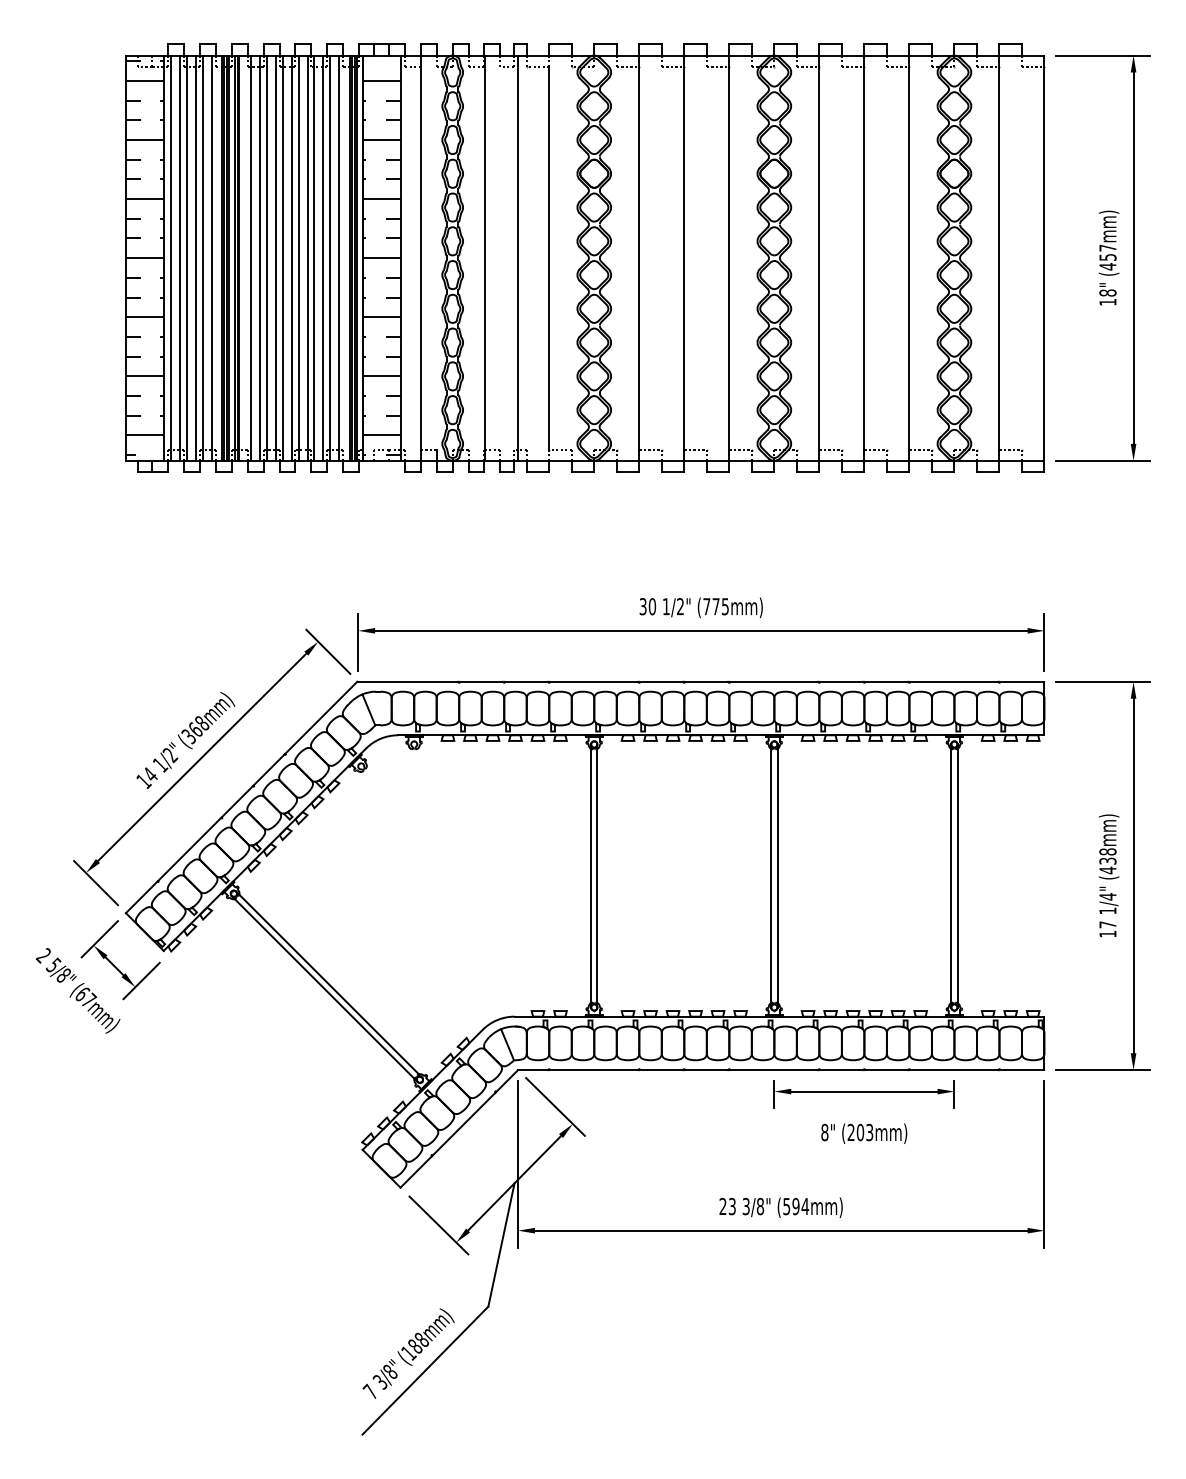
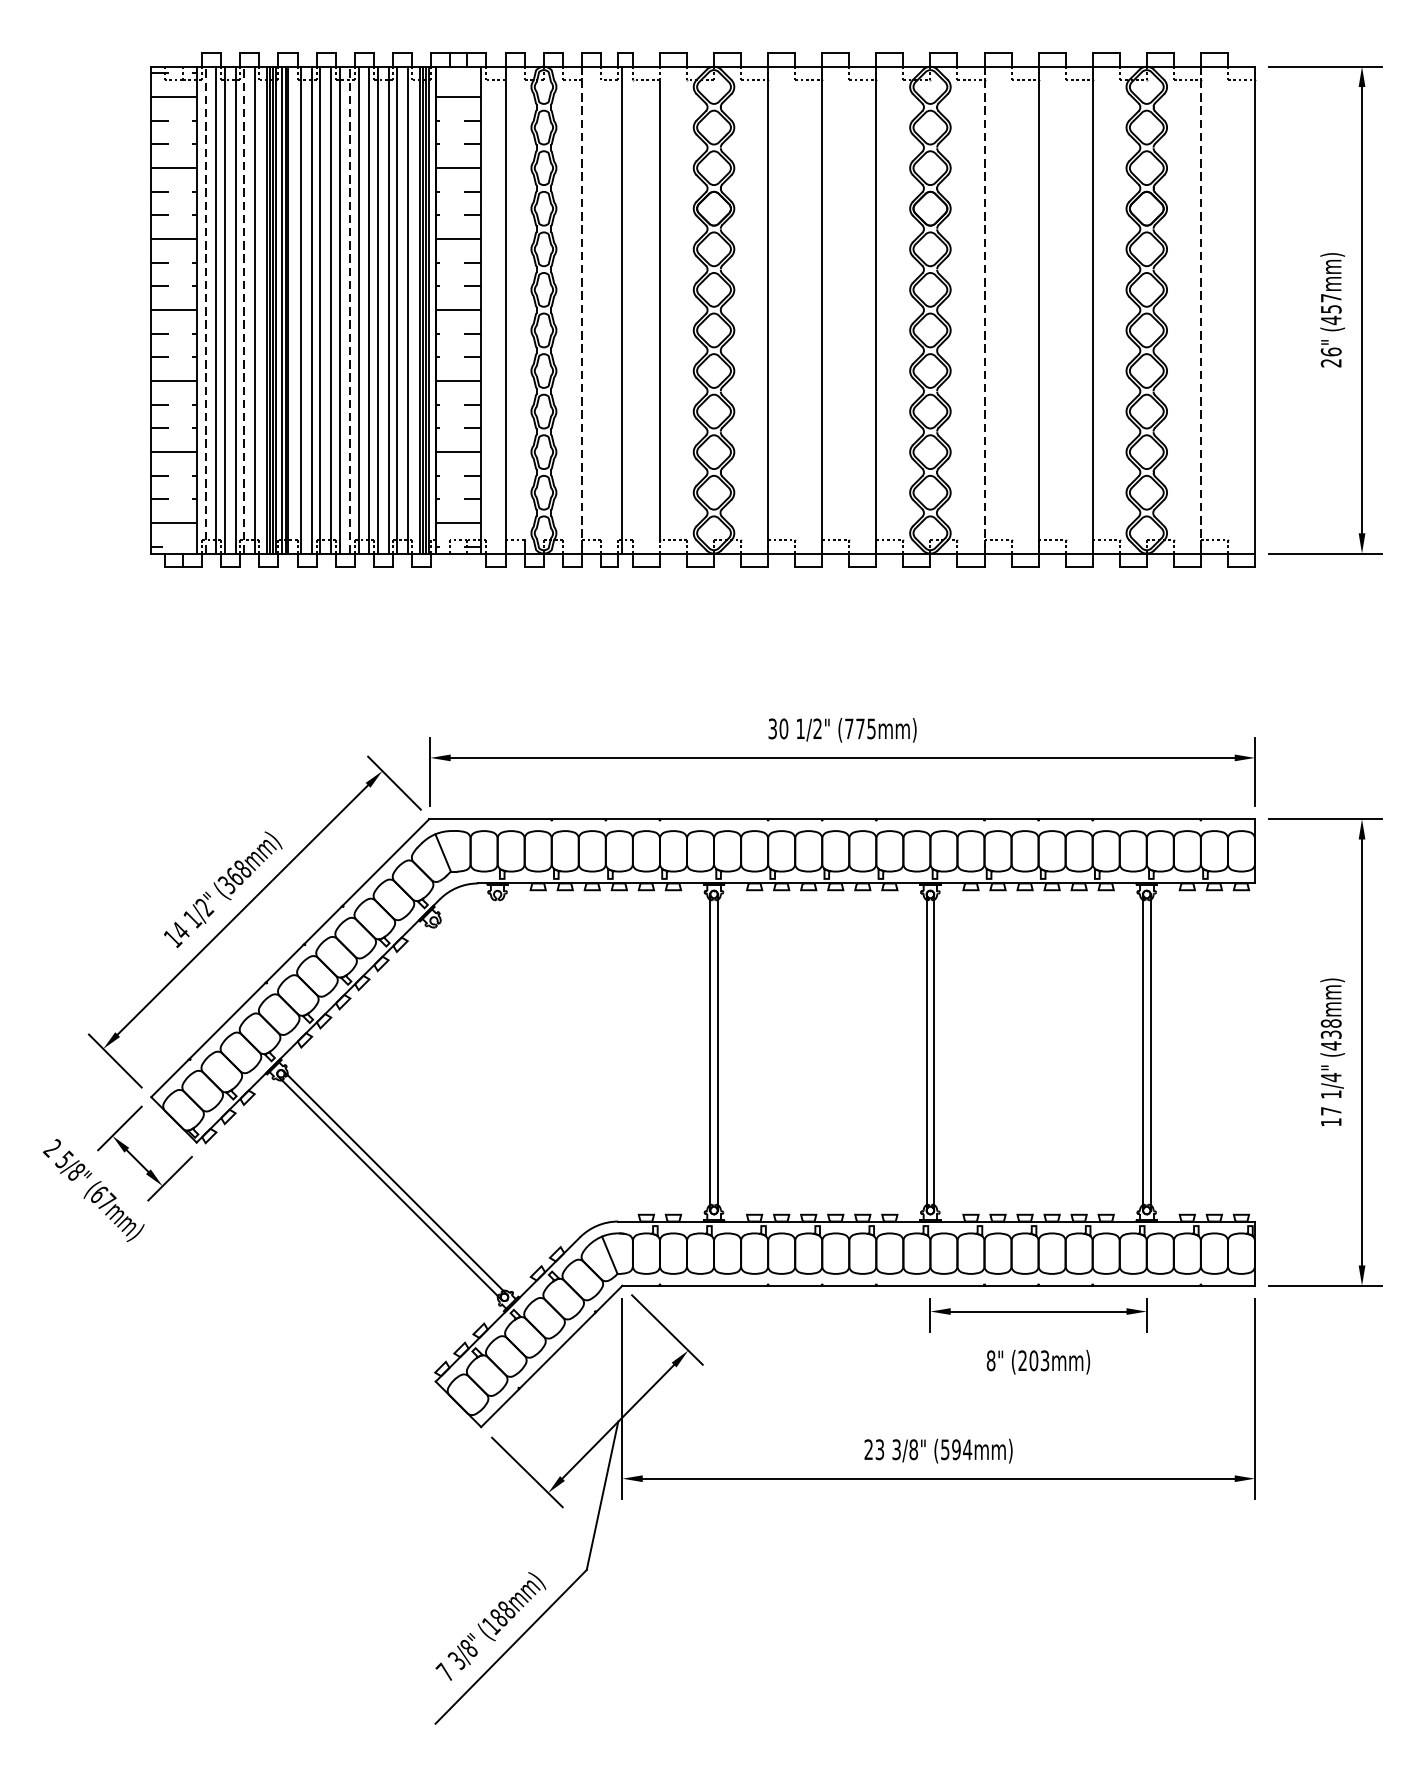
line: (171, 258) -> (206, 310), solid -> dashed
line: (203, 258) -> (244, 310), solid -> dashed
line: (291, 258) -> (350, 310), solid -> dashed
line: (484, 258) -> (582, 310), solid -> dashed
line: (819, 258) -> (984, 310), solid -> dashed
line: (999, 258) -> (1200, 310), solid -> dashed
text: (1107, 297) -> (1330, 357), 18" -> 26"

